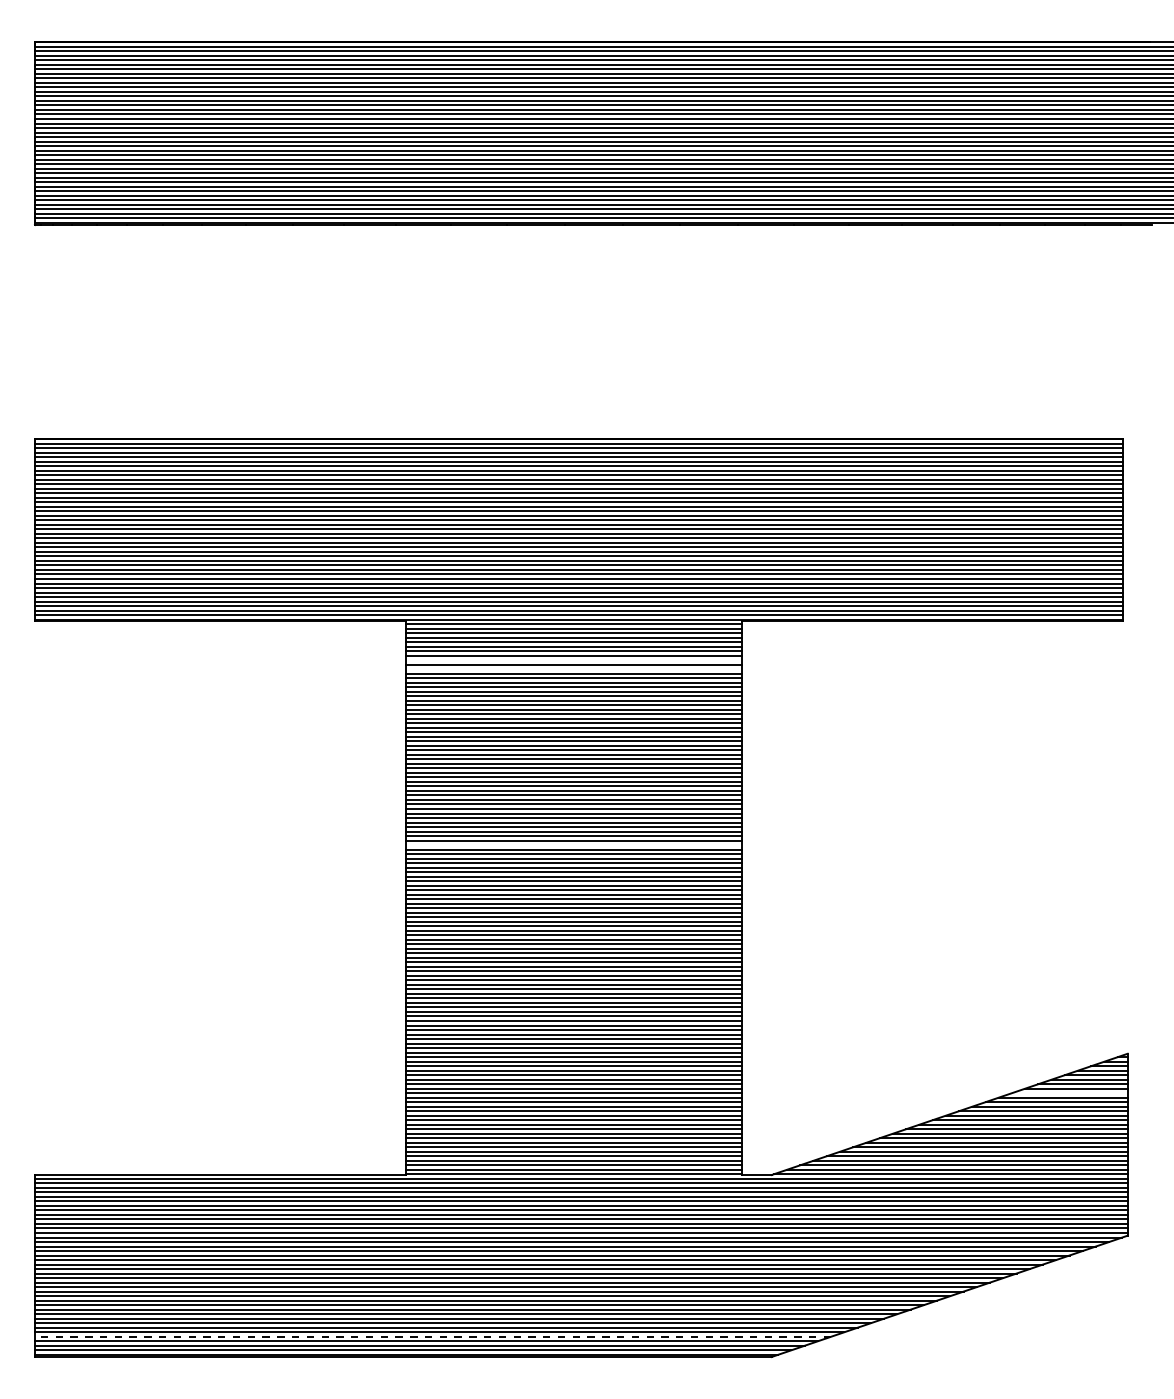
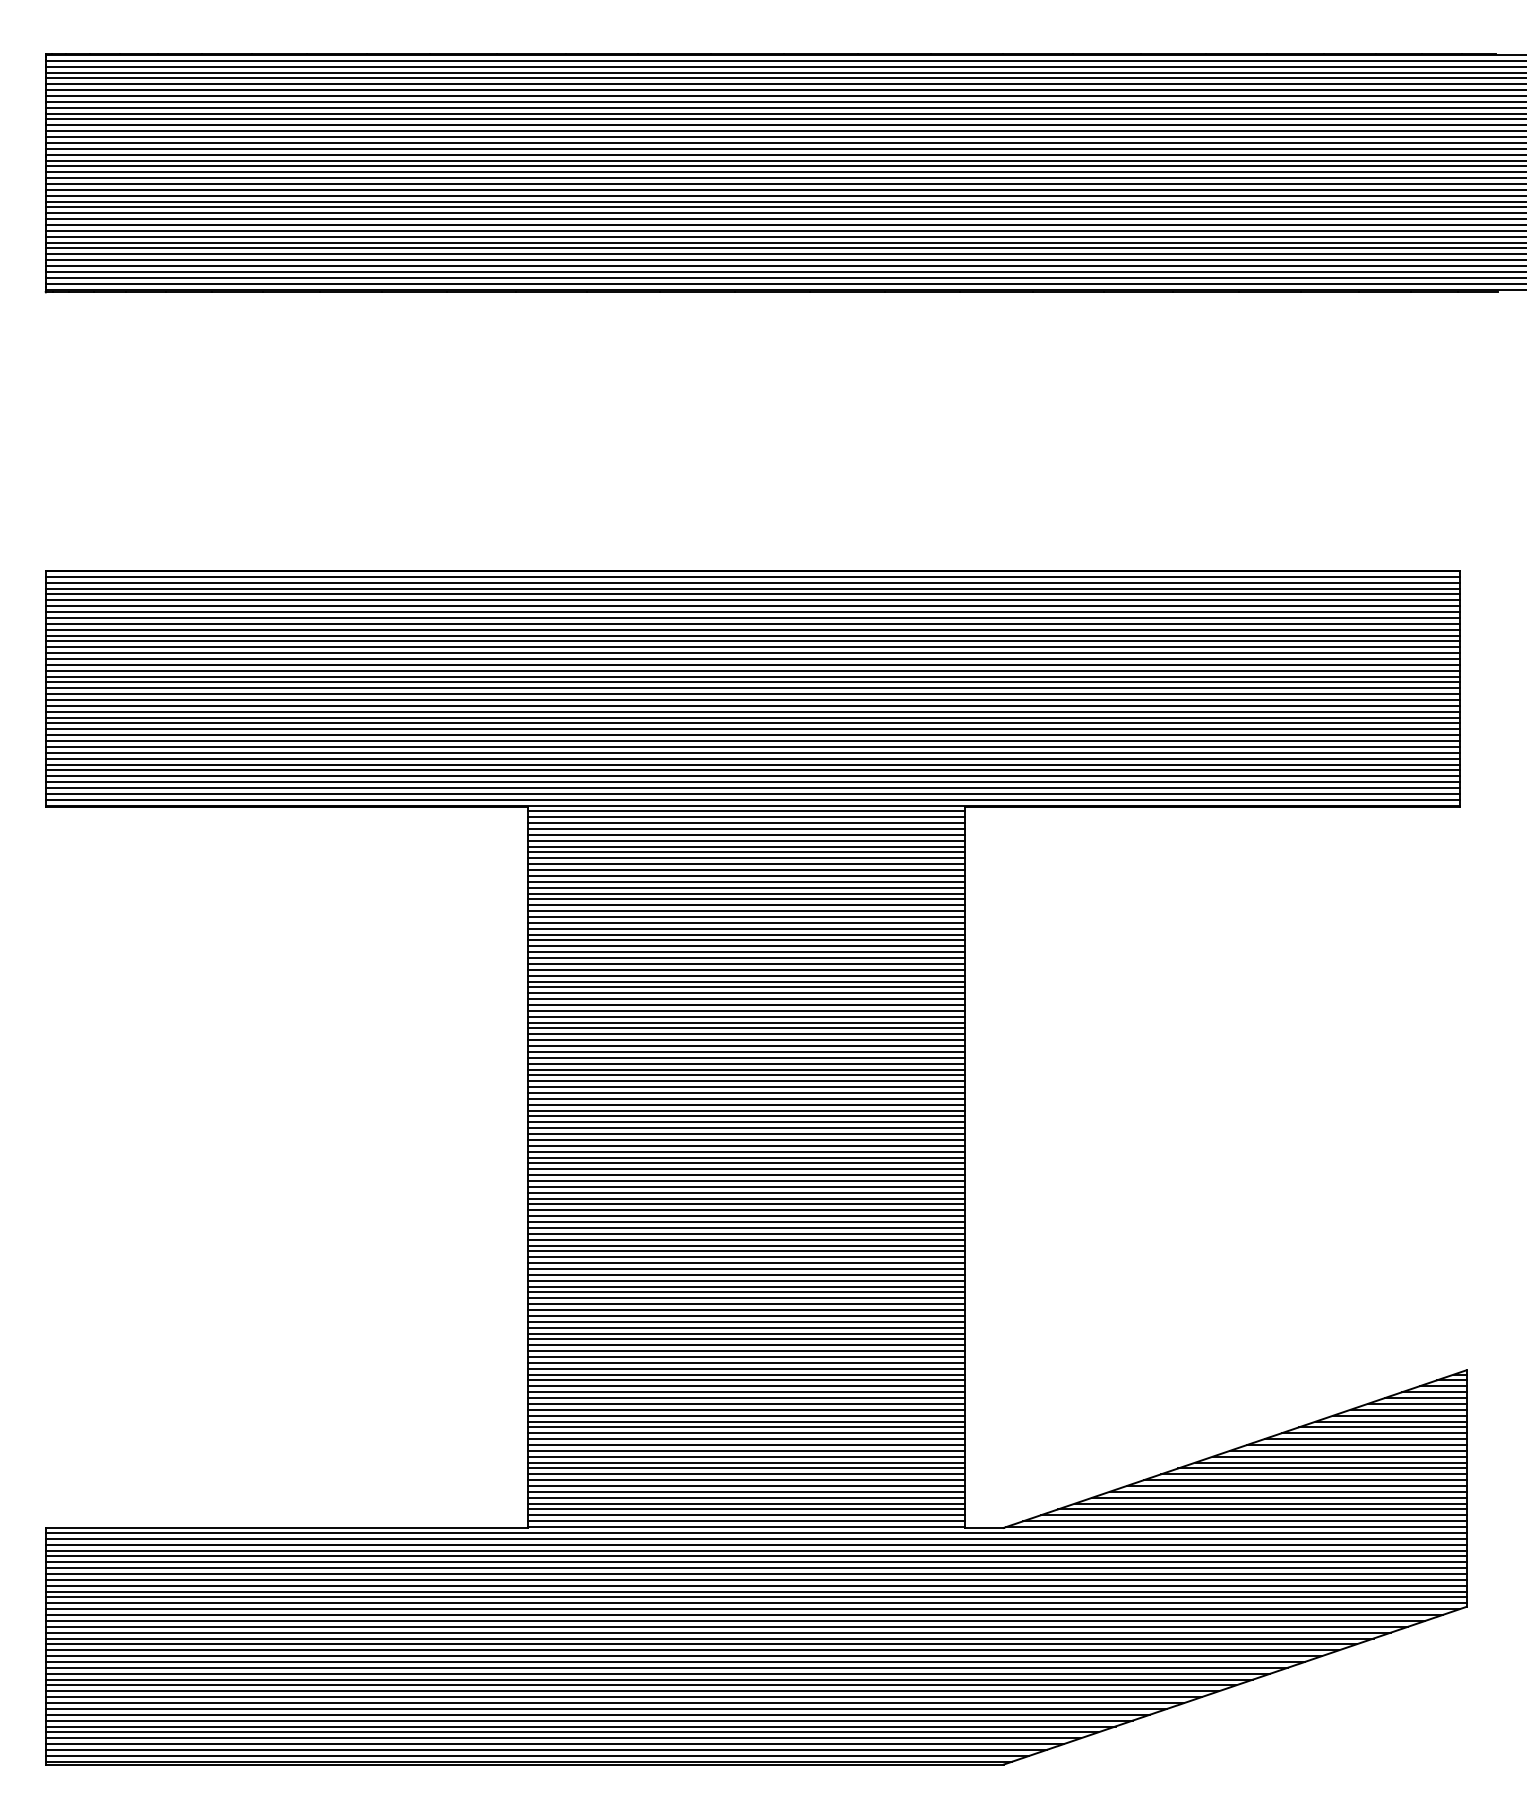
line: (573, 660) -> (745, 858), added
line: (573, 669) -> (745, 870), added
line: (573, 845) -> (745, 1099), added
line: (1069, 1093) -> (1390, 1421), added
line: (432, 1336) -> (562, 1737), dashed -> solid

